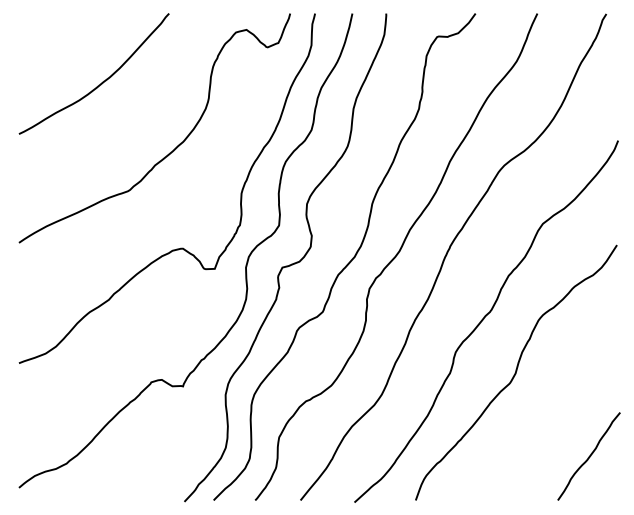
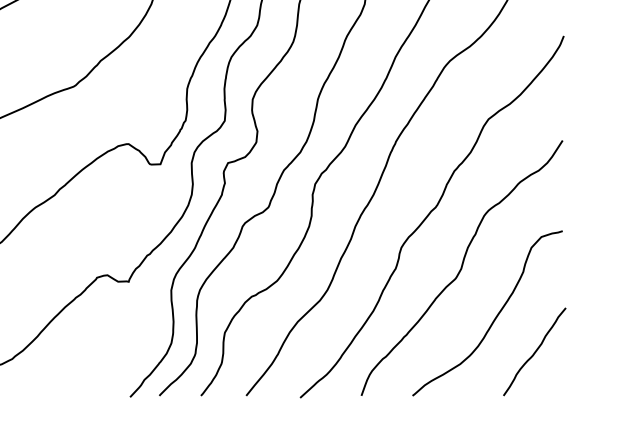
curve: (549, 421) -> (495, 316), added

